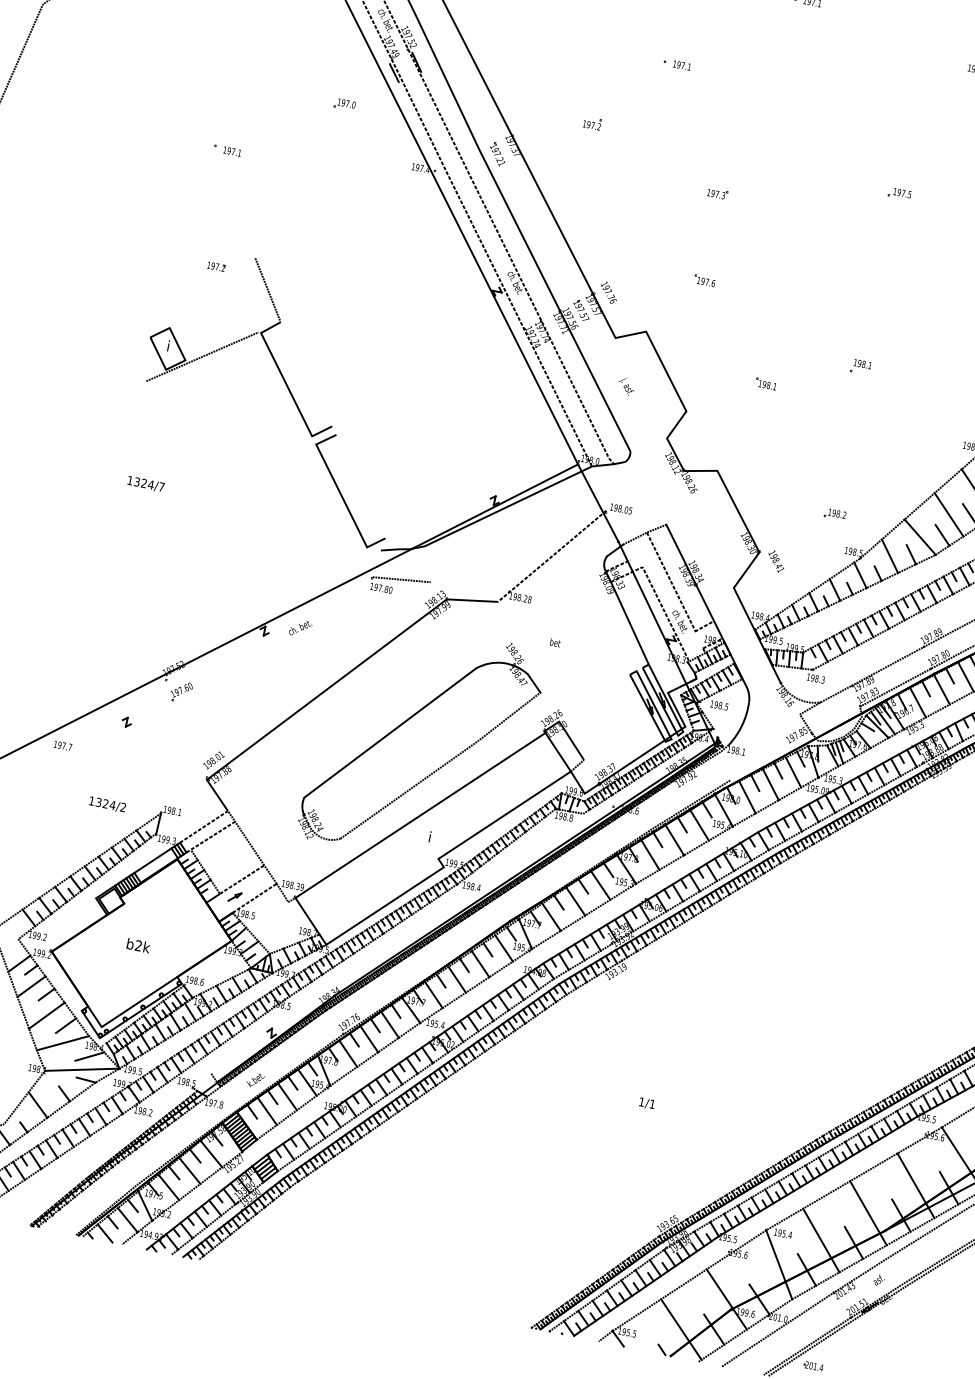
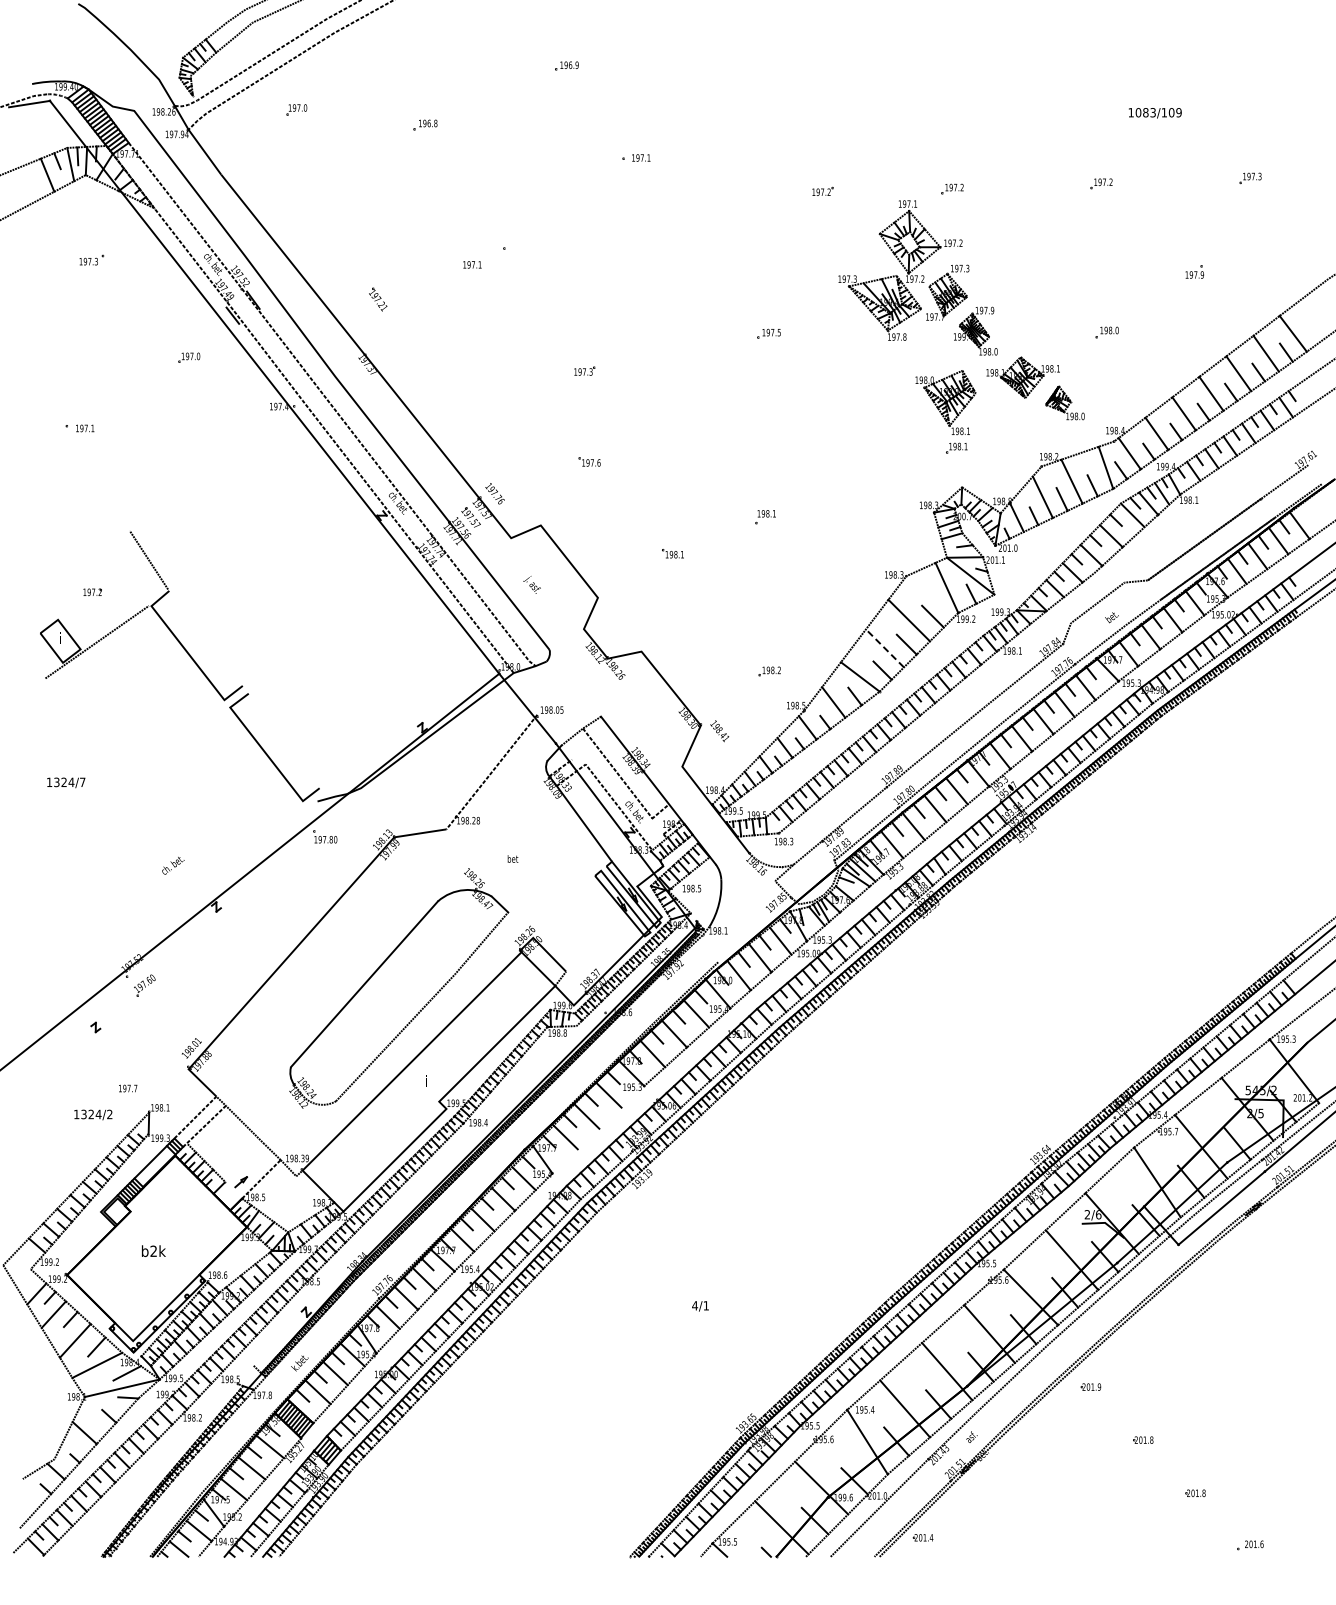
text: (682, 65) -> (472, 264), moved
part: (592, 123) -> (443, 325), removed
part: (498, 154) -> (378, 299), moved
part: (216, 266) -> (92, 592), moved
line: (948, 514) -> (884, 648), solid -> dashed
line: (401, 579) -> (344, 826), removed
text: (300, 628) -> (173, 865), moved
text: (63, 745) -> (128, 1088), moved
line: (241, 880) -> (244, 1163), removed
line: (584, 916) -> (598, 1129), removed
text: (642, 1101) -> (695, 1305), 1/1 -> 4/1

